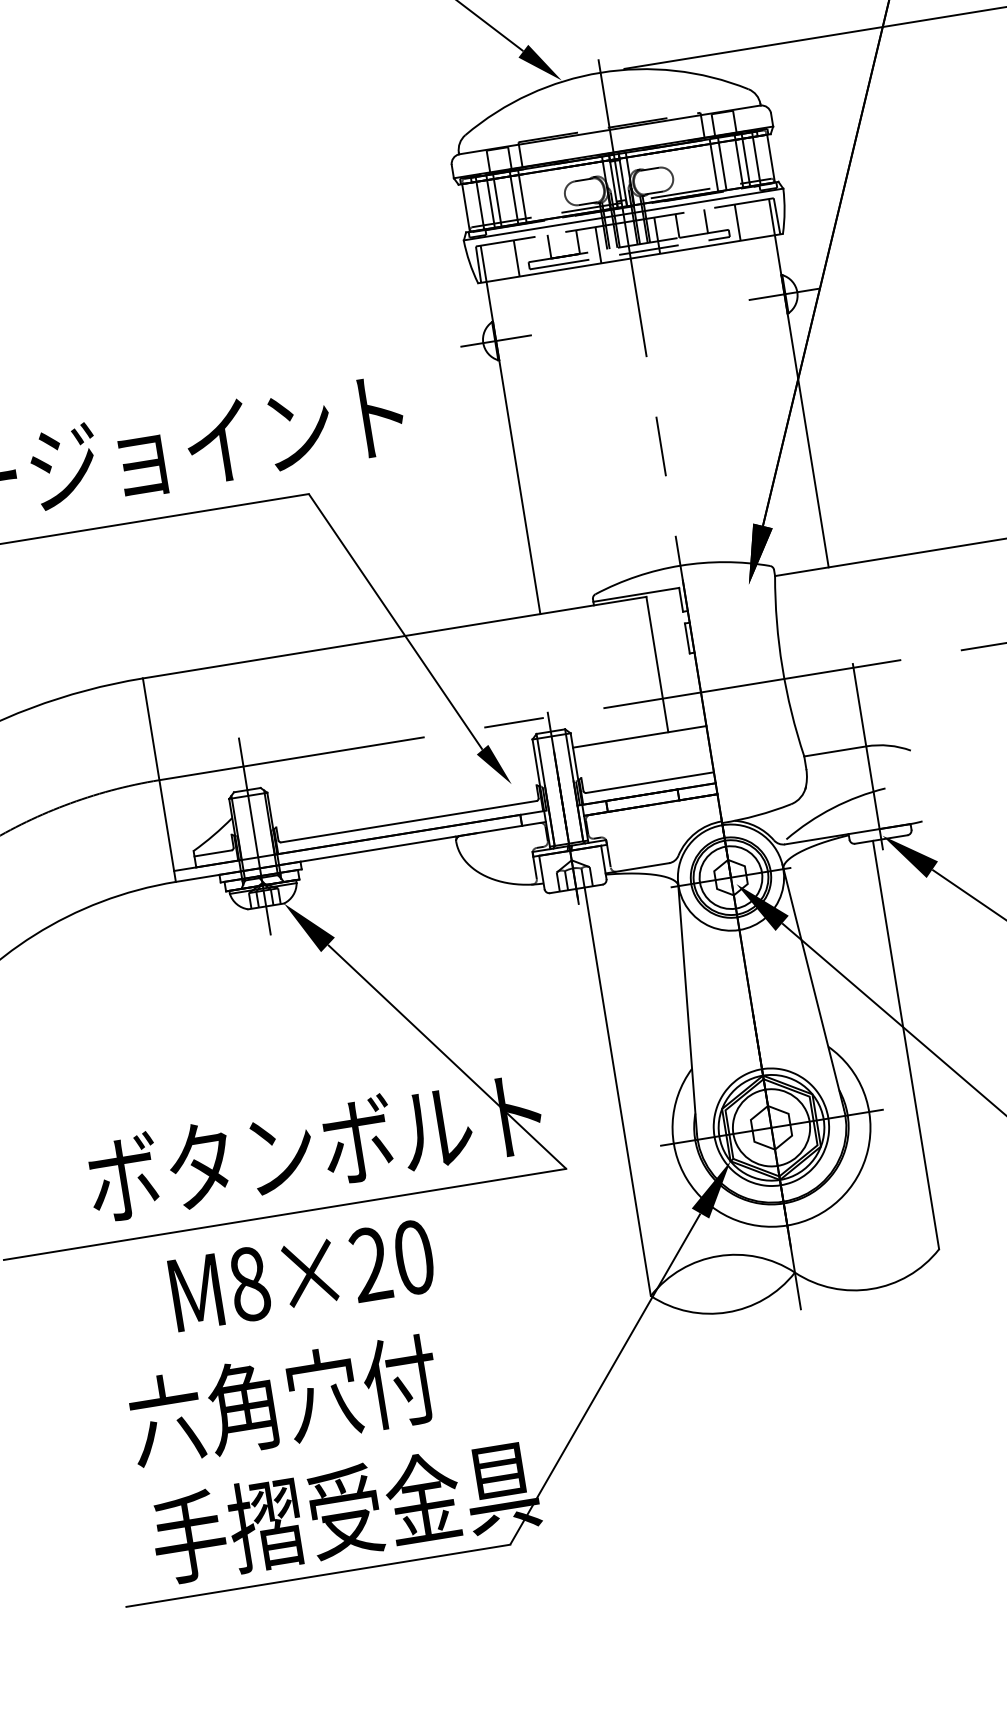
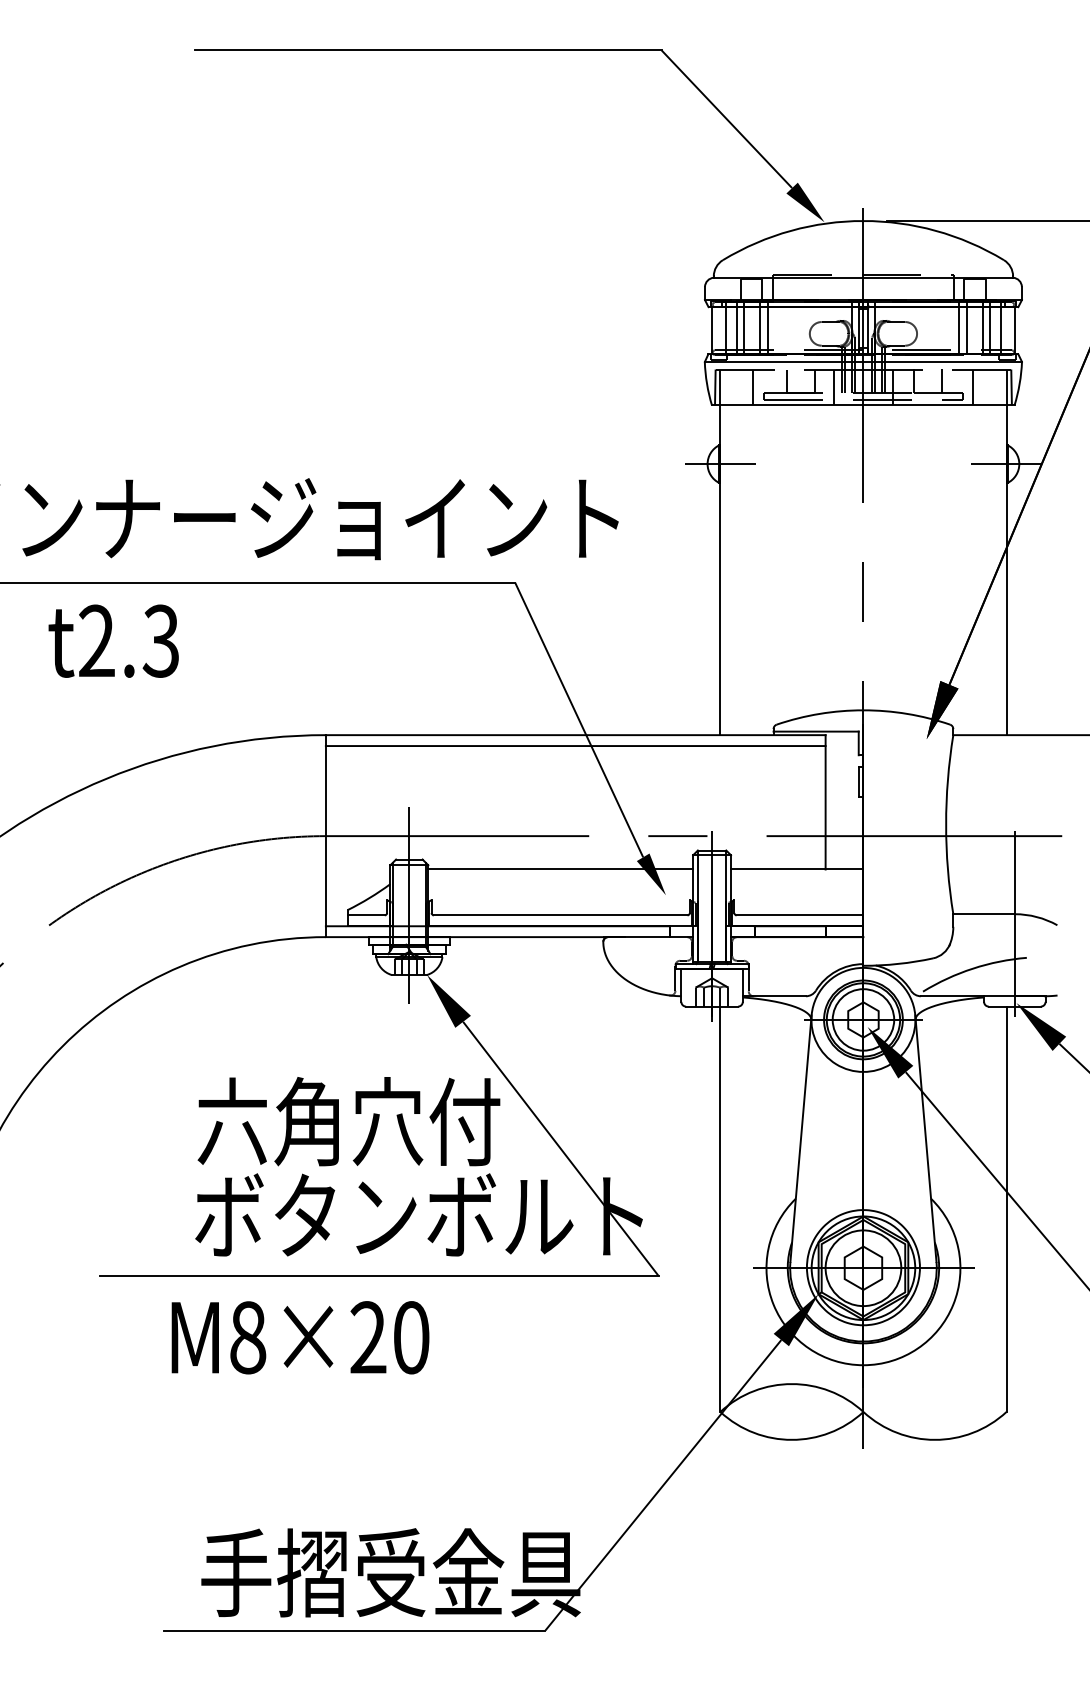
line: (396, 649) -> (575, 746), added
line: (401, 775) -> (560, 869), added
text: (302, 1275) -> (300, 1337), moved
text: (283, 1400) -> (348, 1121), moved

